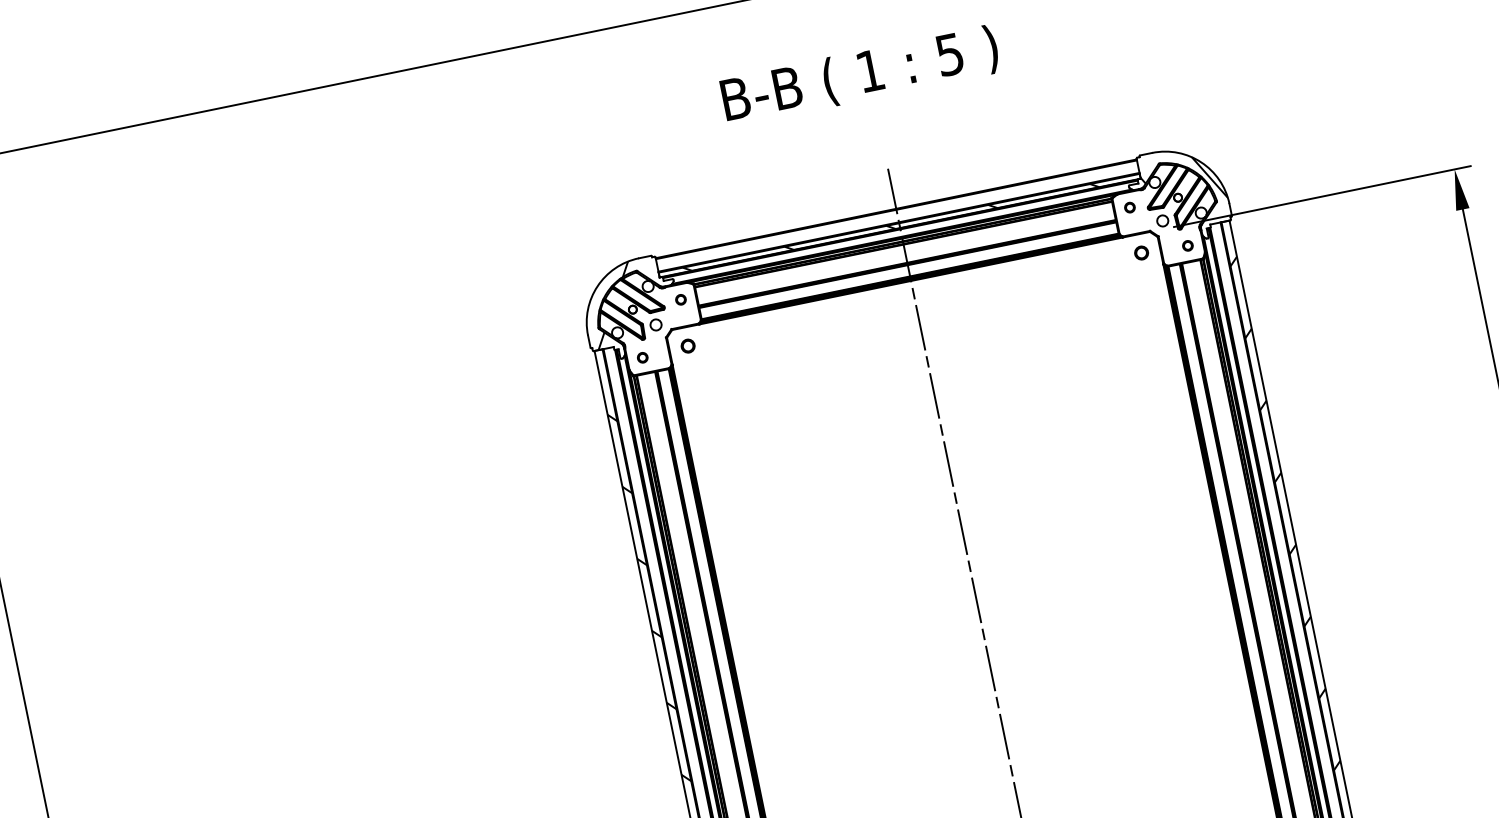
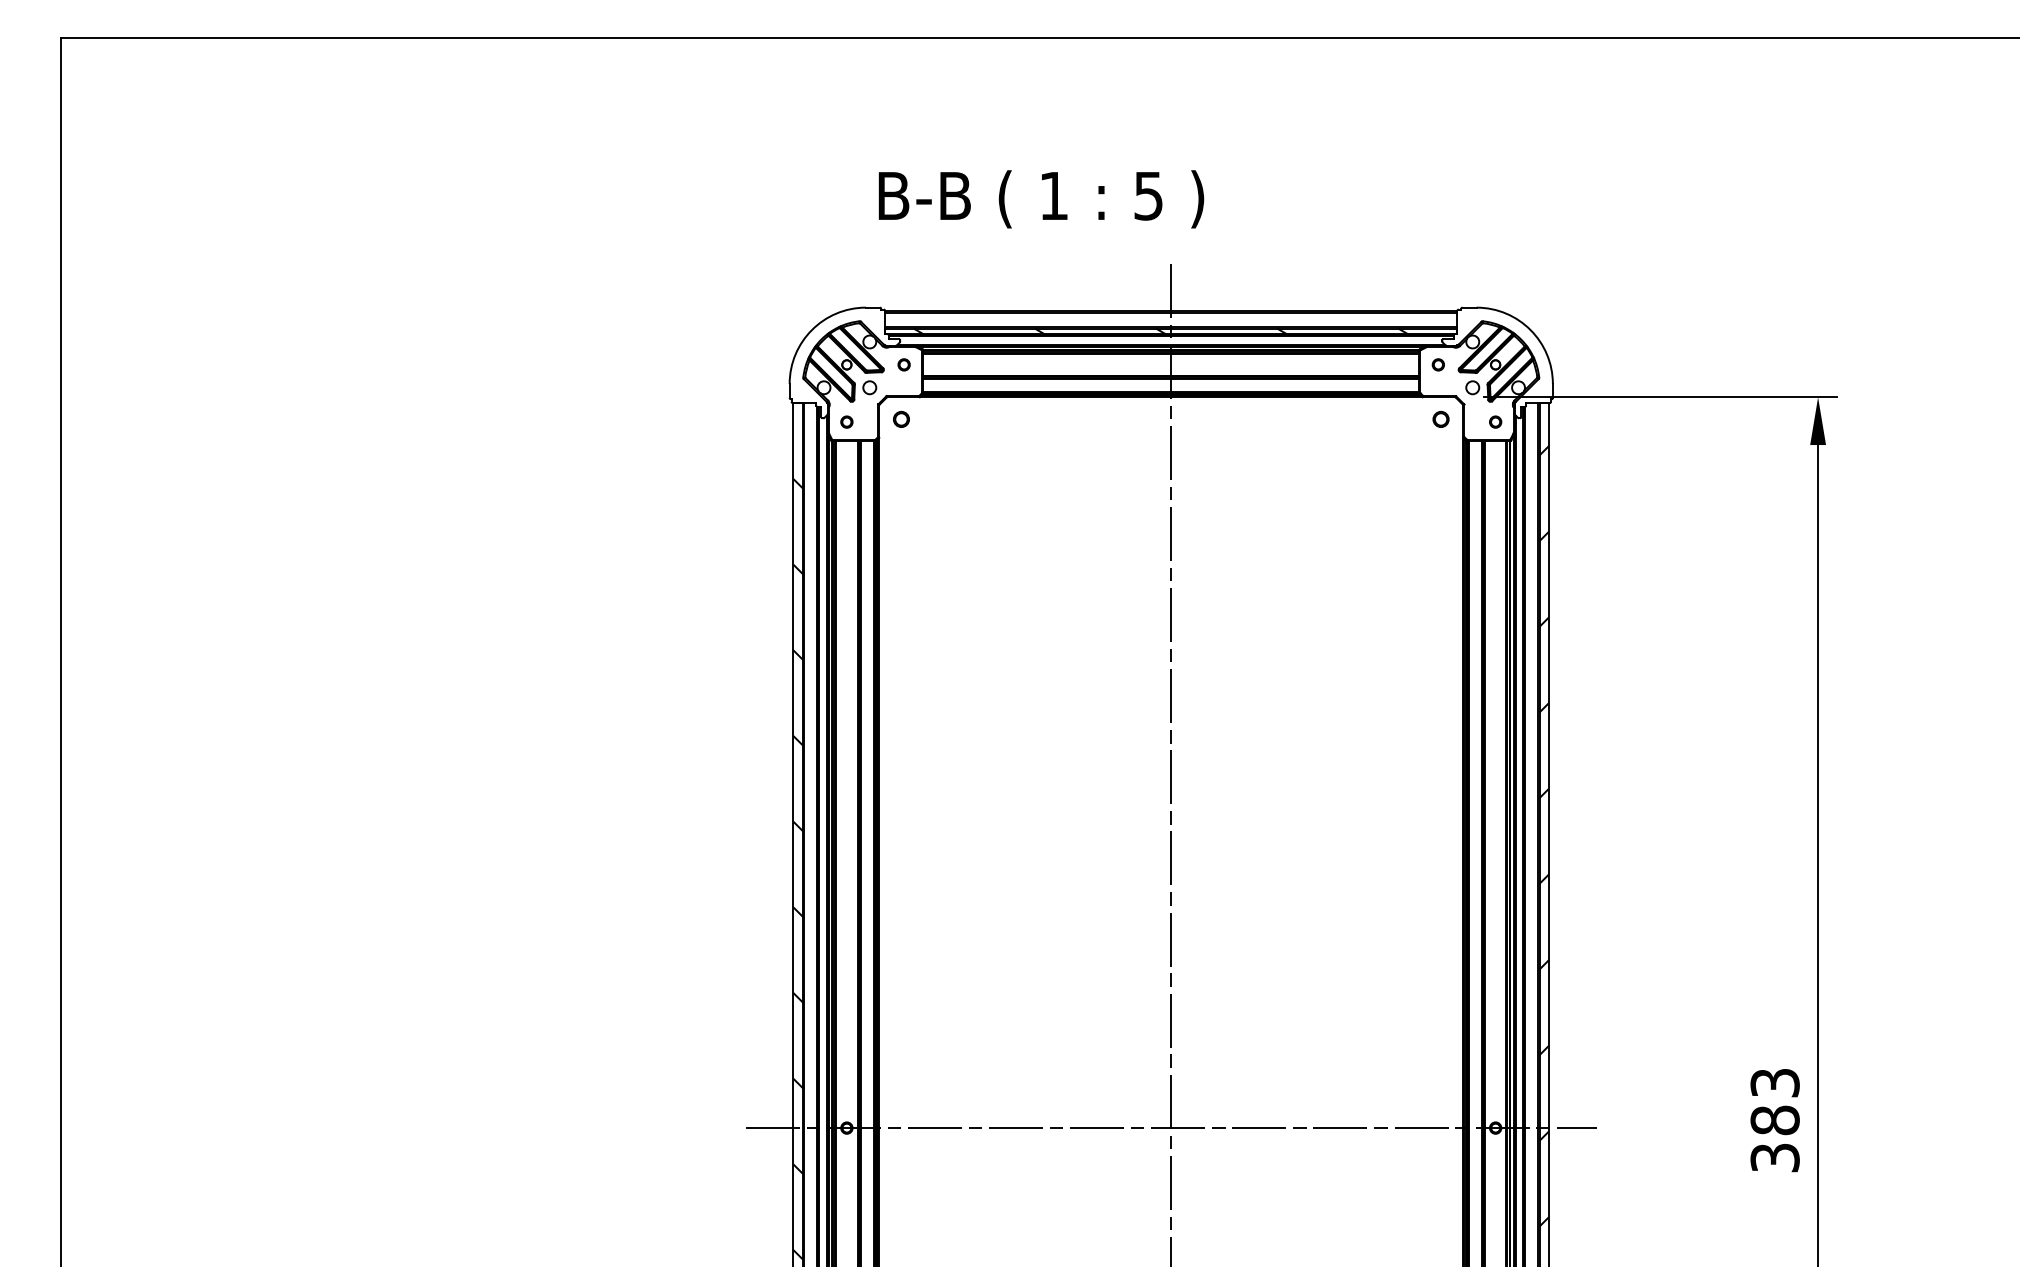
text: (860, 76) -> (1041, 199), moved
hatch: (1182, 182) -> (1504, 348), removed
hatch: (613, 305) -> (825, 355), removed

